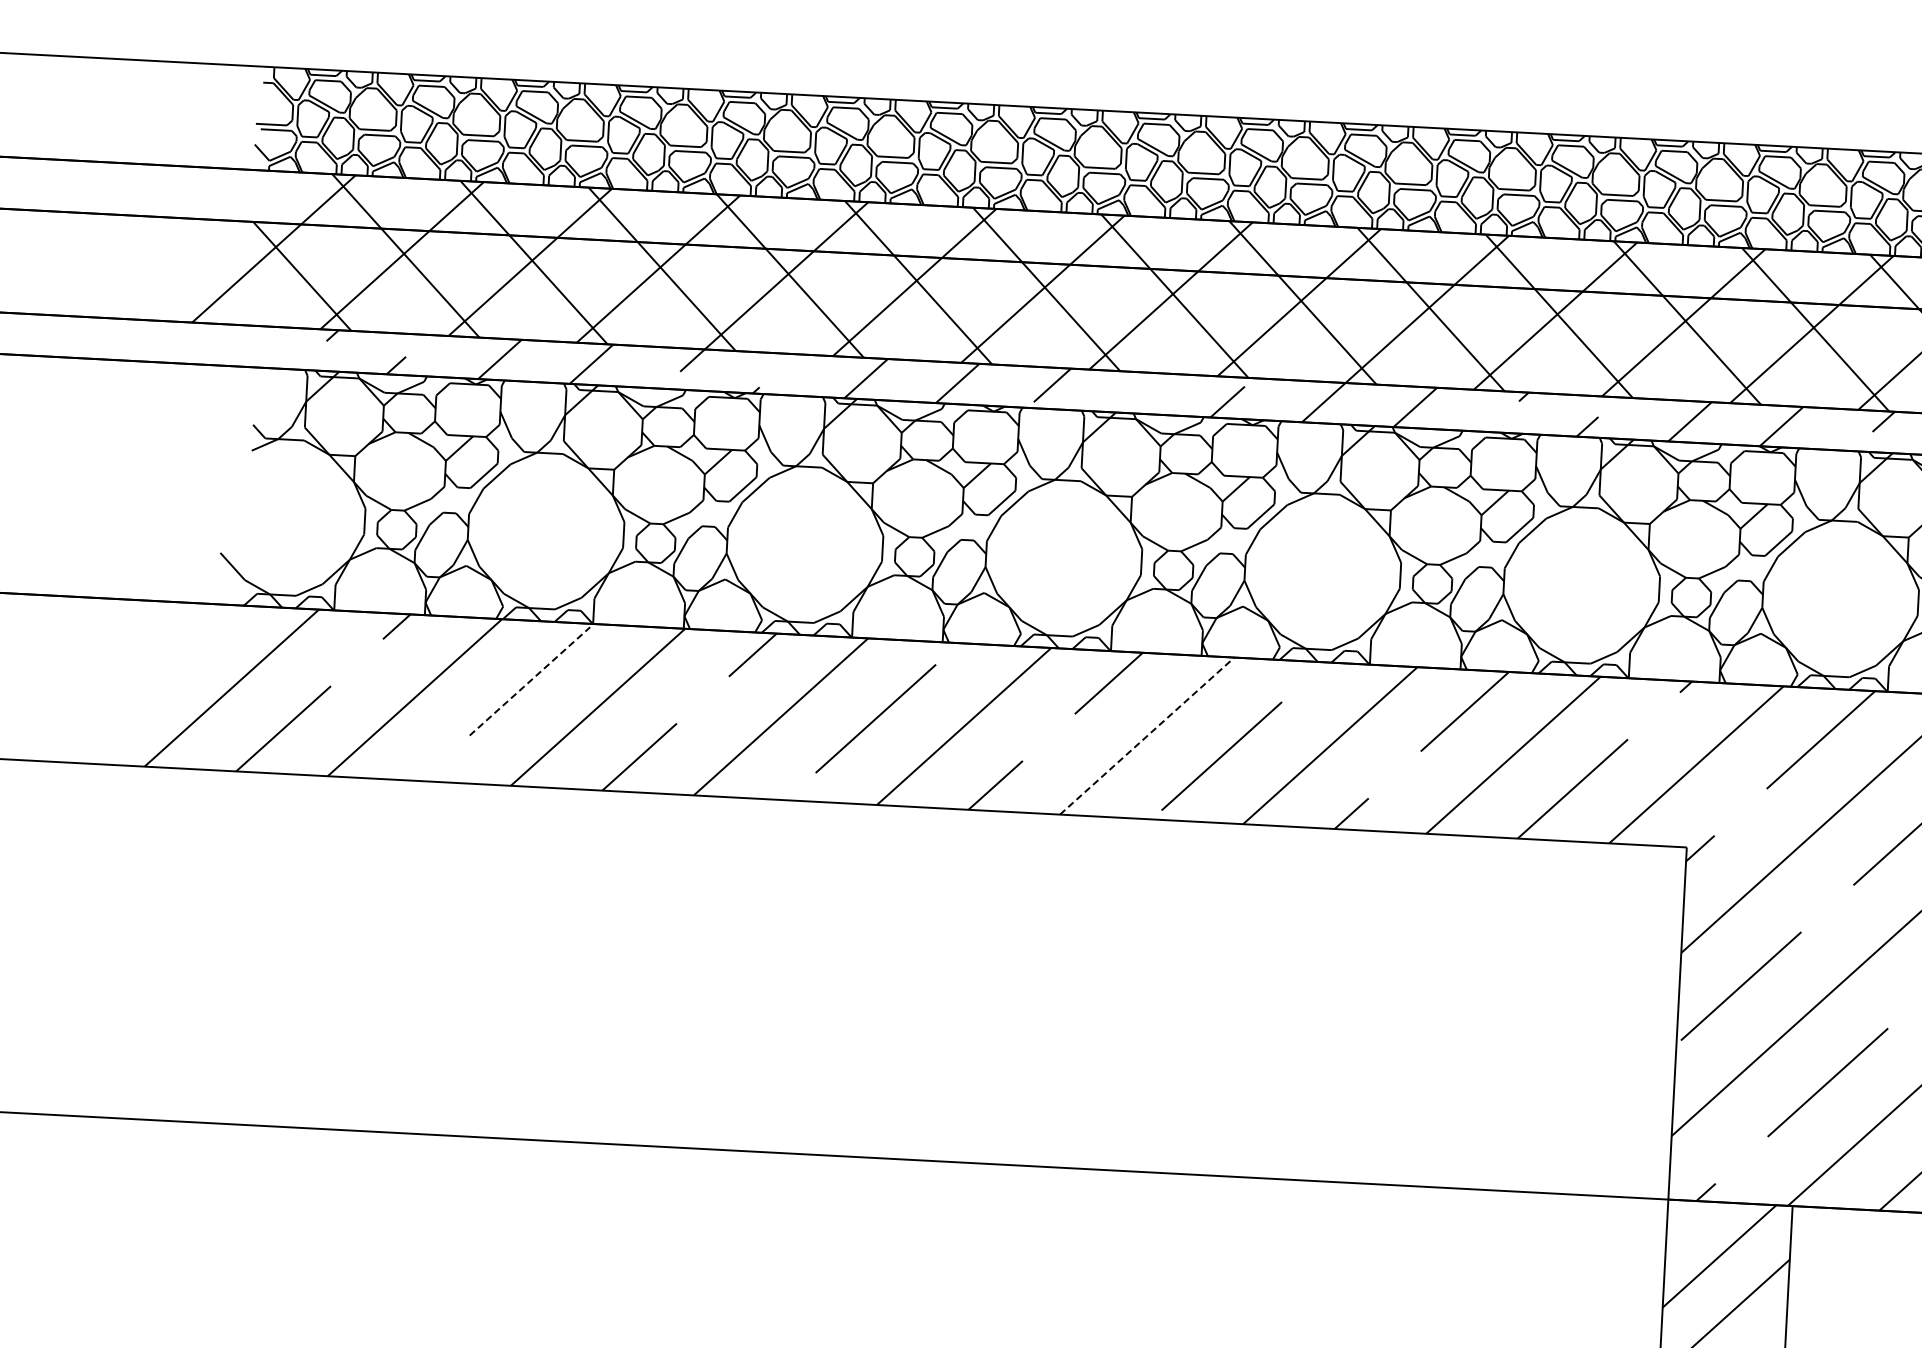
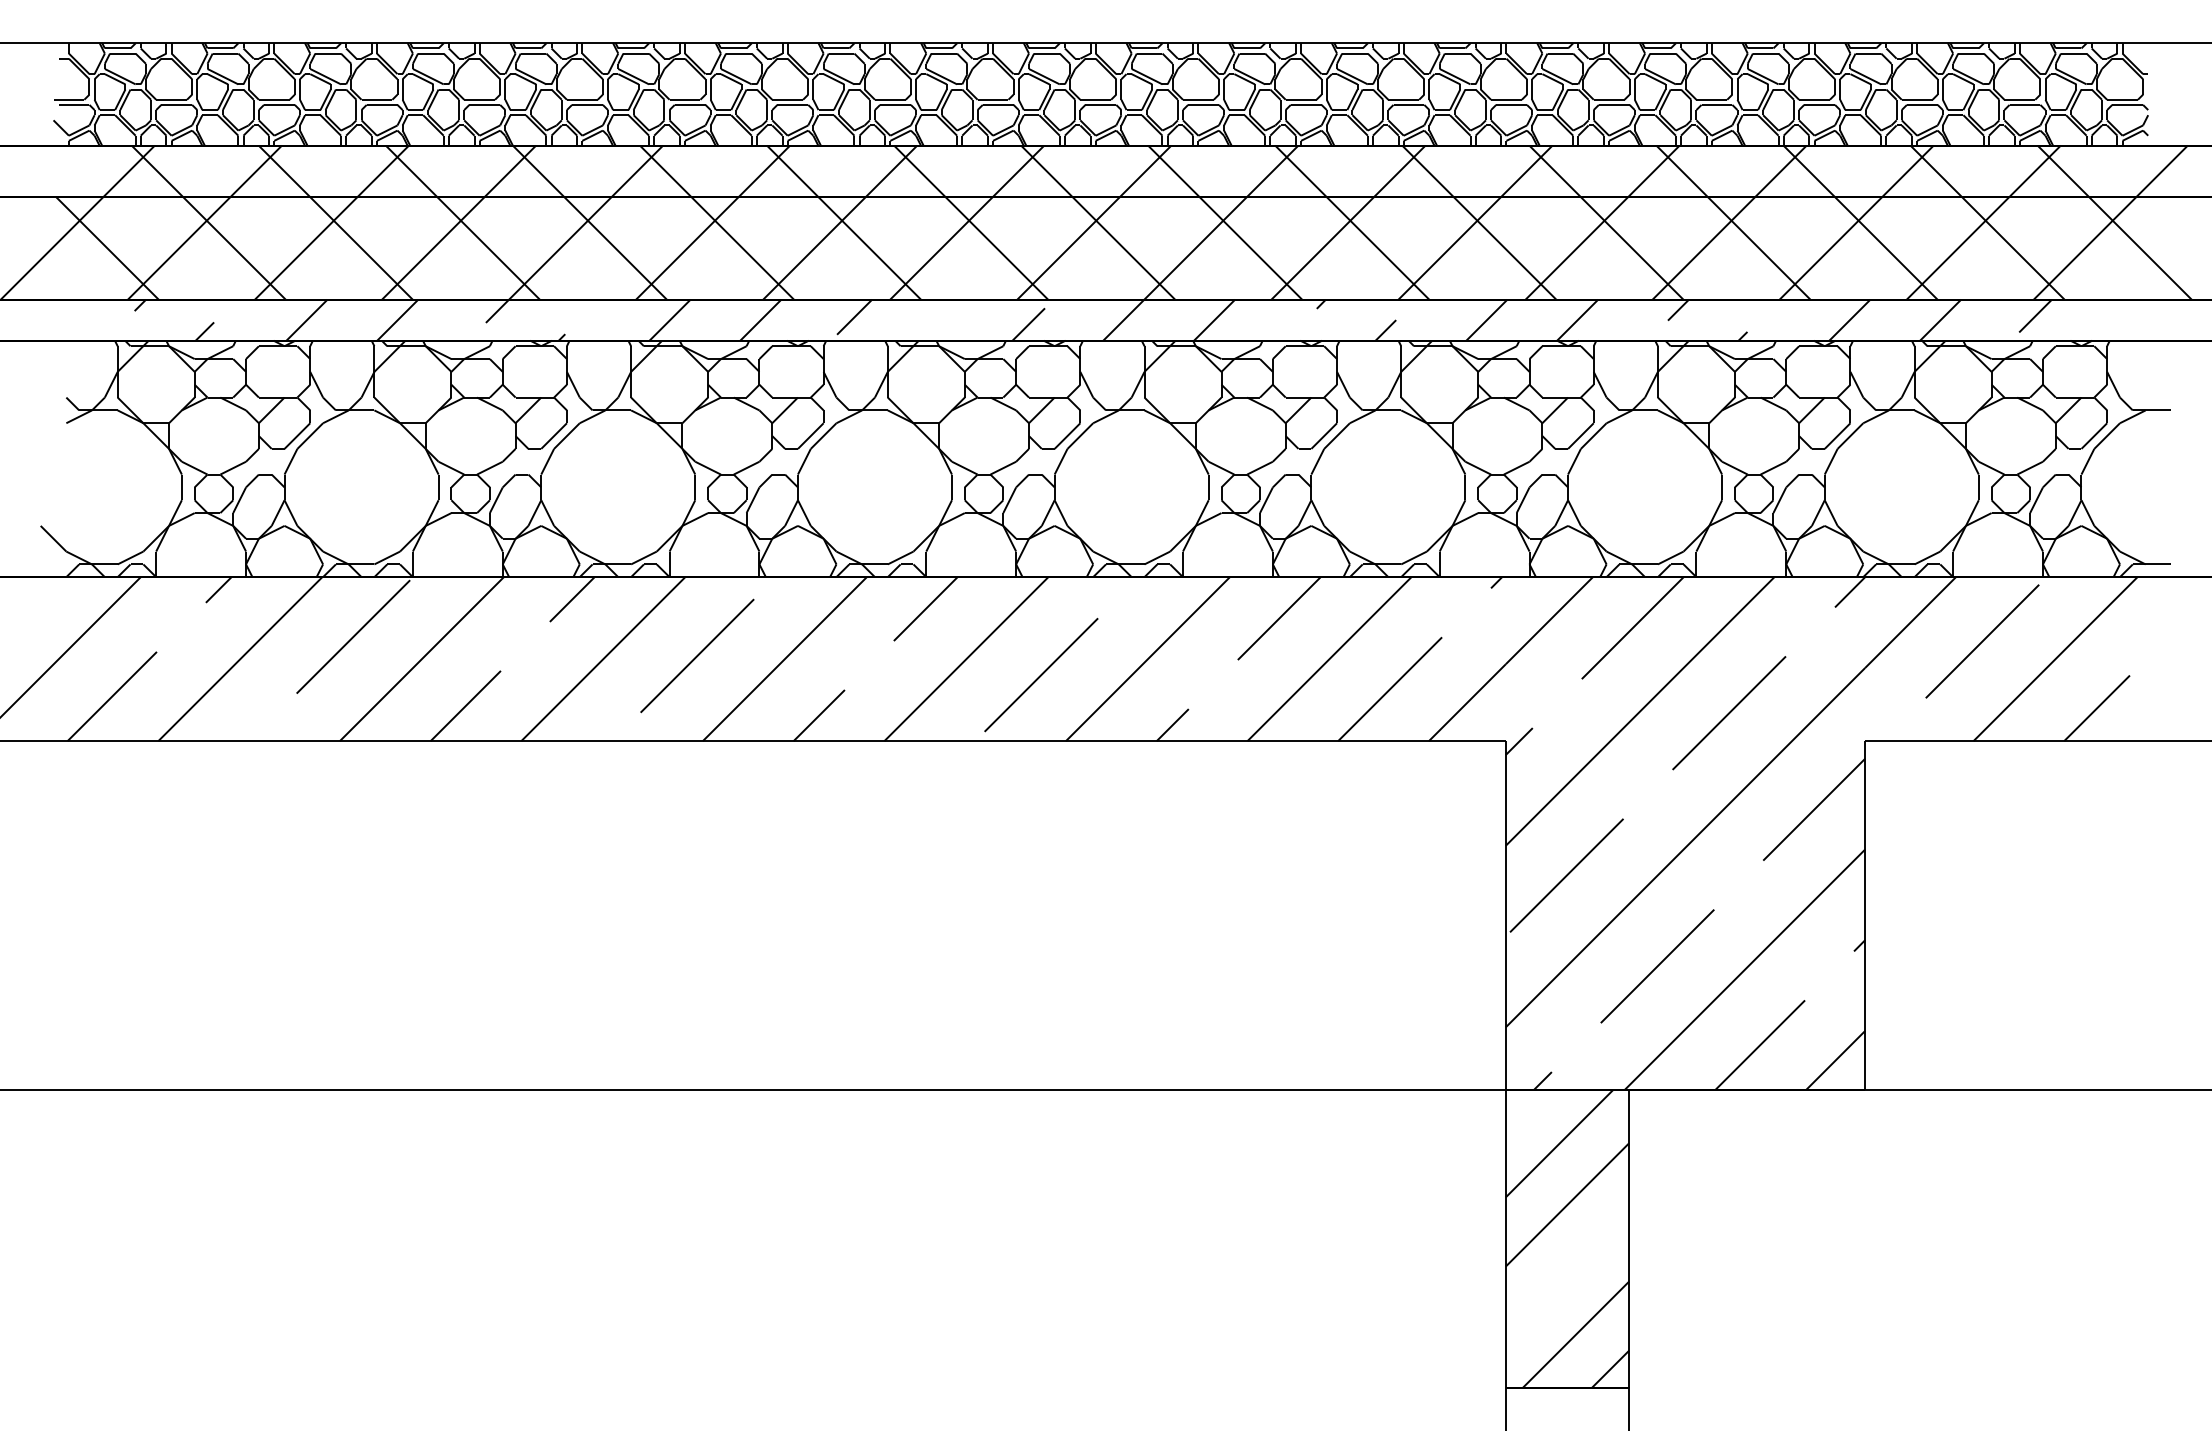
line: (530, 680) -> (353, 636), dashed -> solid
line: (1147, 735) -> (966, 658), dashed -> solid

